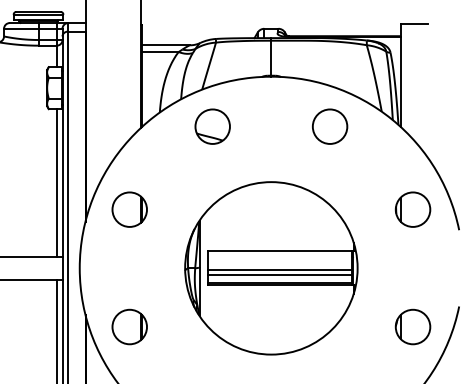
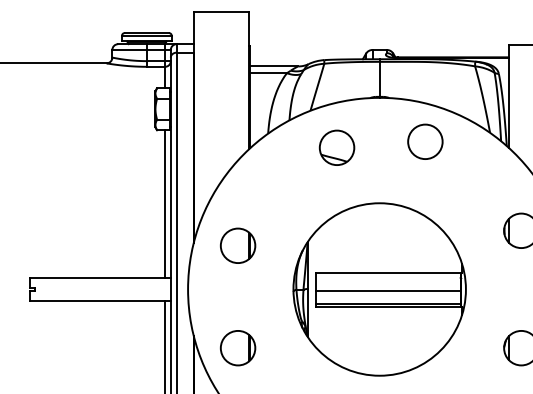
part: (212, 126) -> (336, 147), moved
circle: (330, 126) -> (425, 141), moved
part: (130, 209) -> (238, 245), moved
line: (280, 275) -> (388, 296), removed

